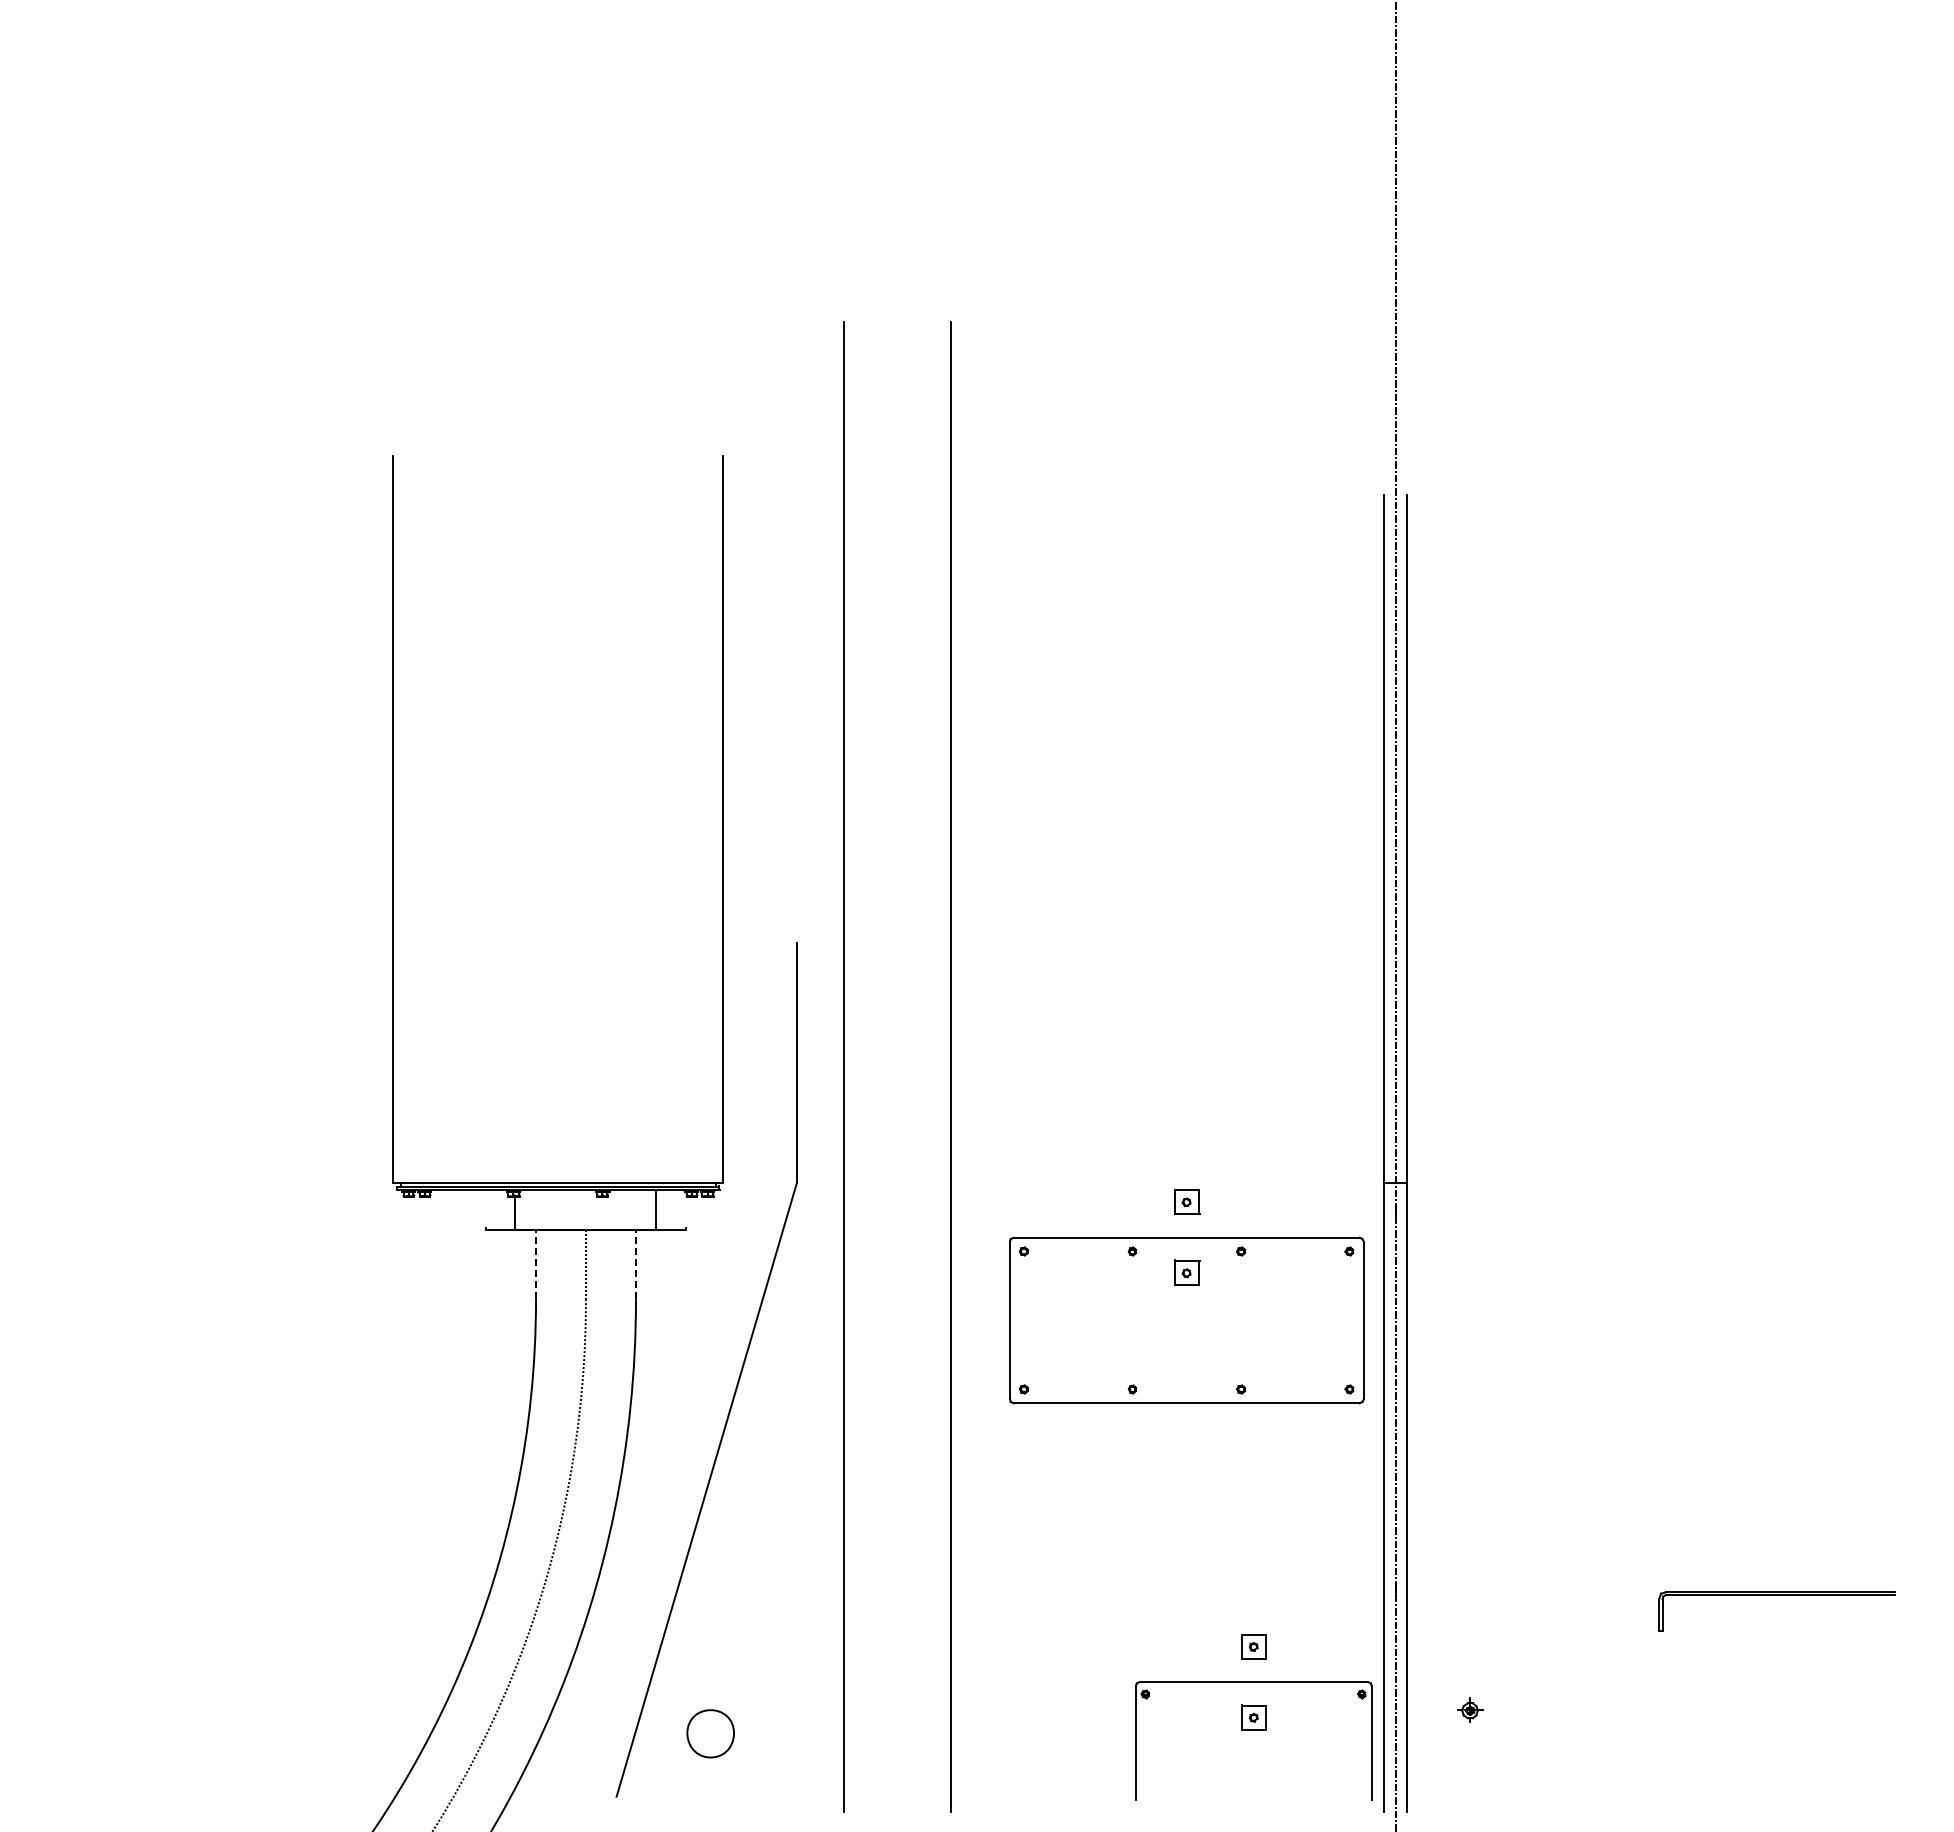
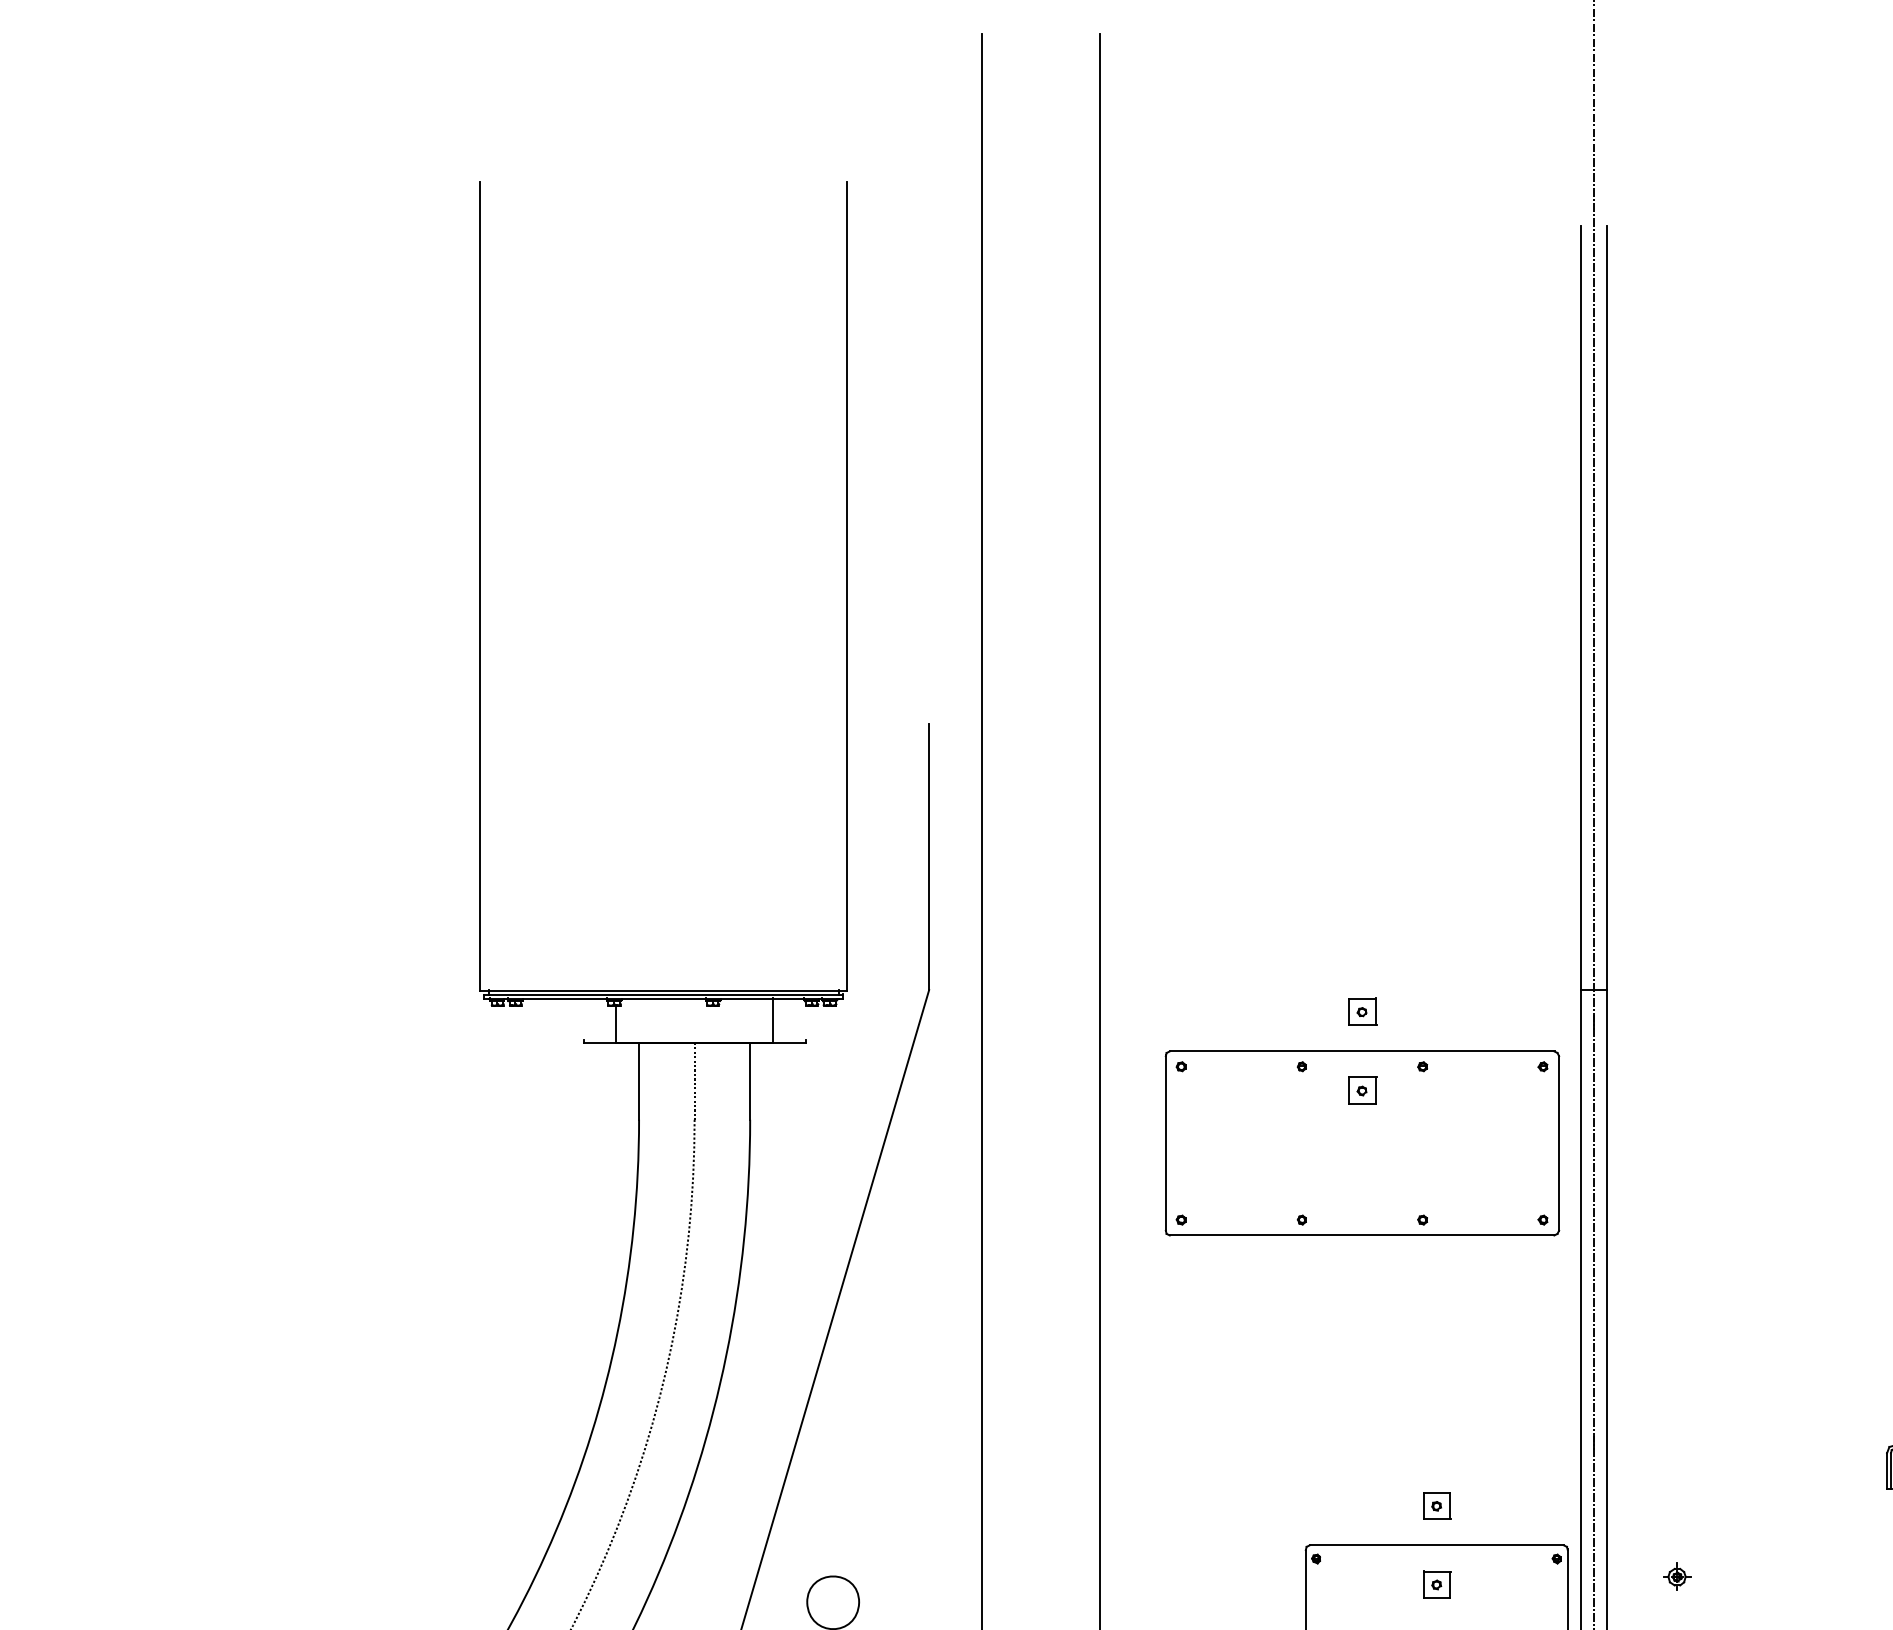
line: (536, 1264) -> (639, 1081), dashed -> solid
line: (636, 1264) -> (750, 1081), dashed -> solid

